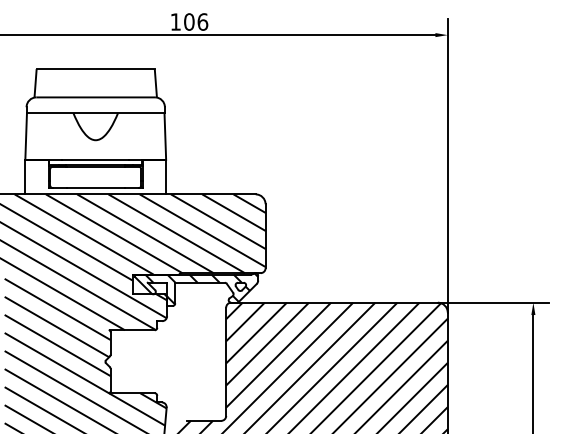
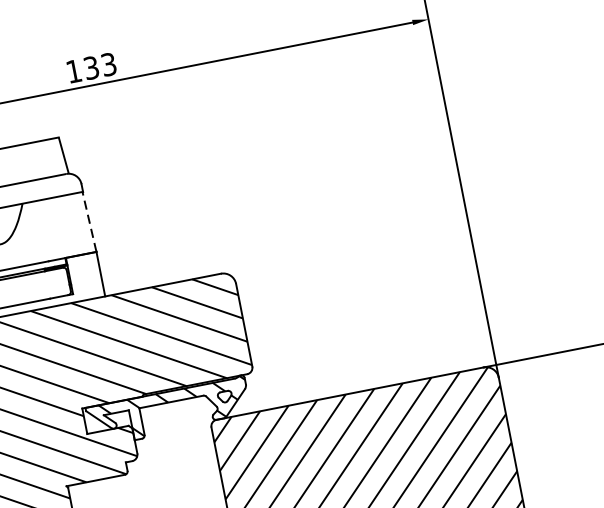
text: (196, 21) -> (100, 65), 106 -> 133
line: (165, 136) -> (89, 221), solid -> dashed

